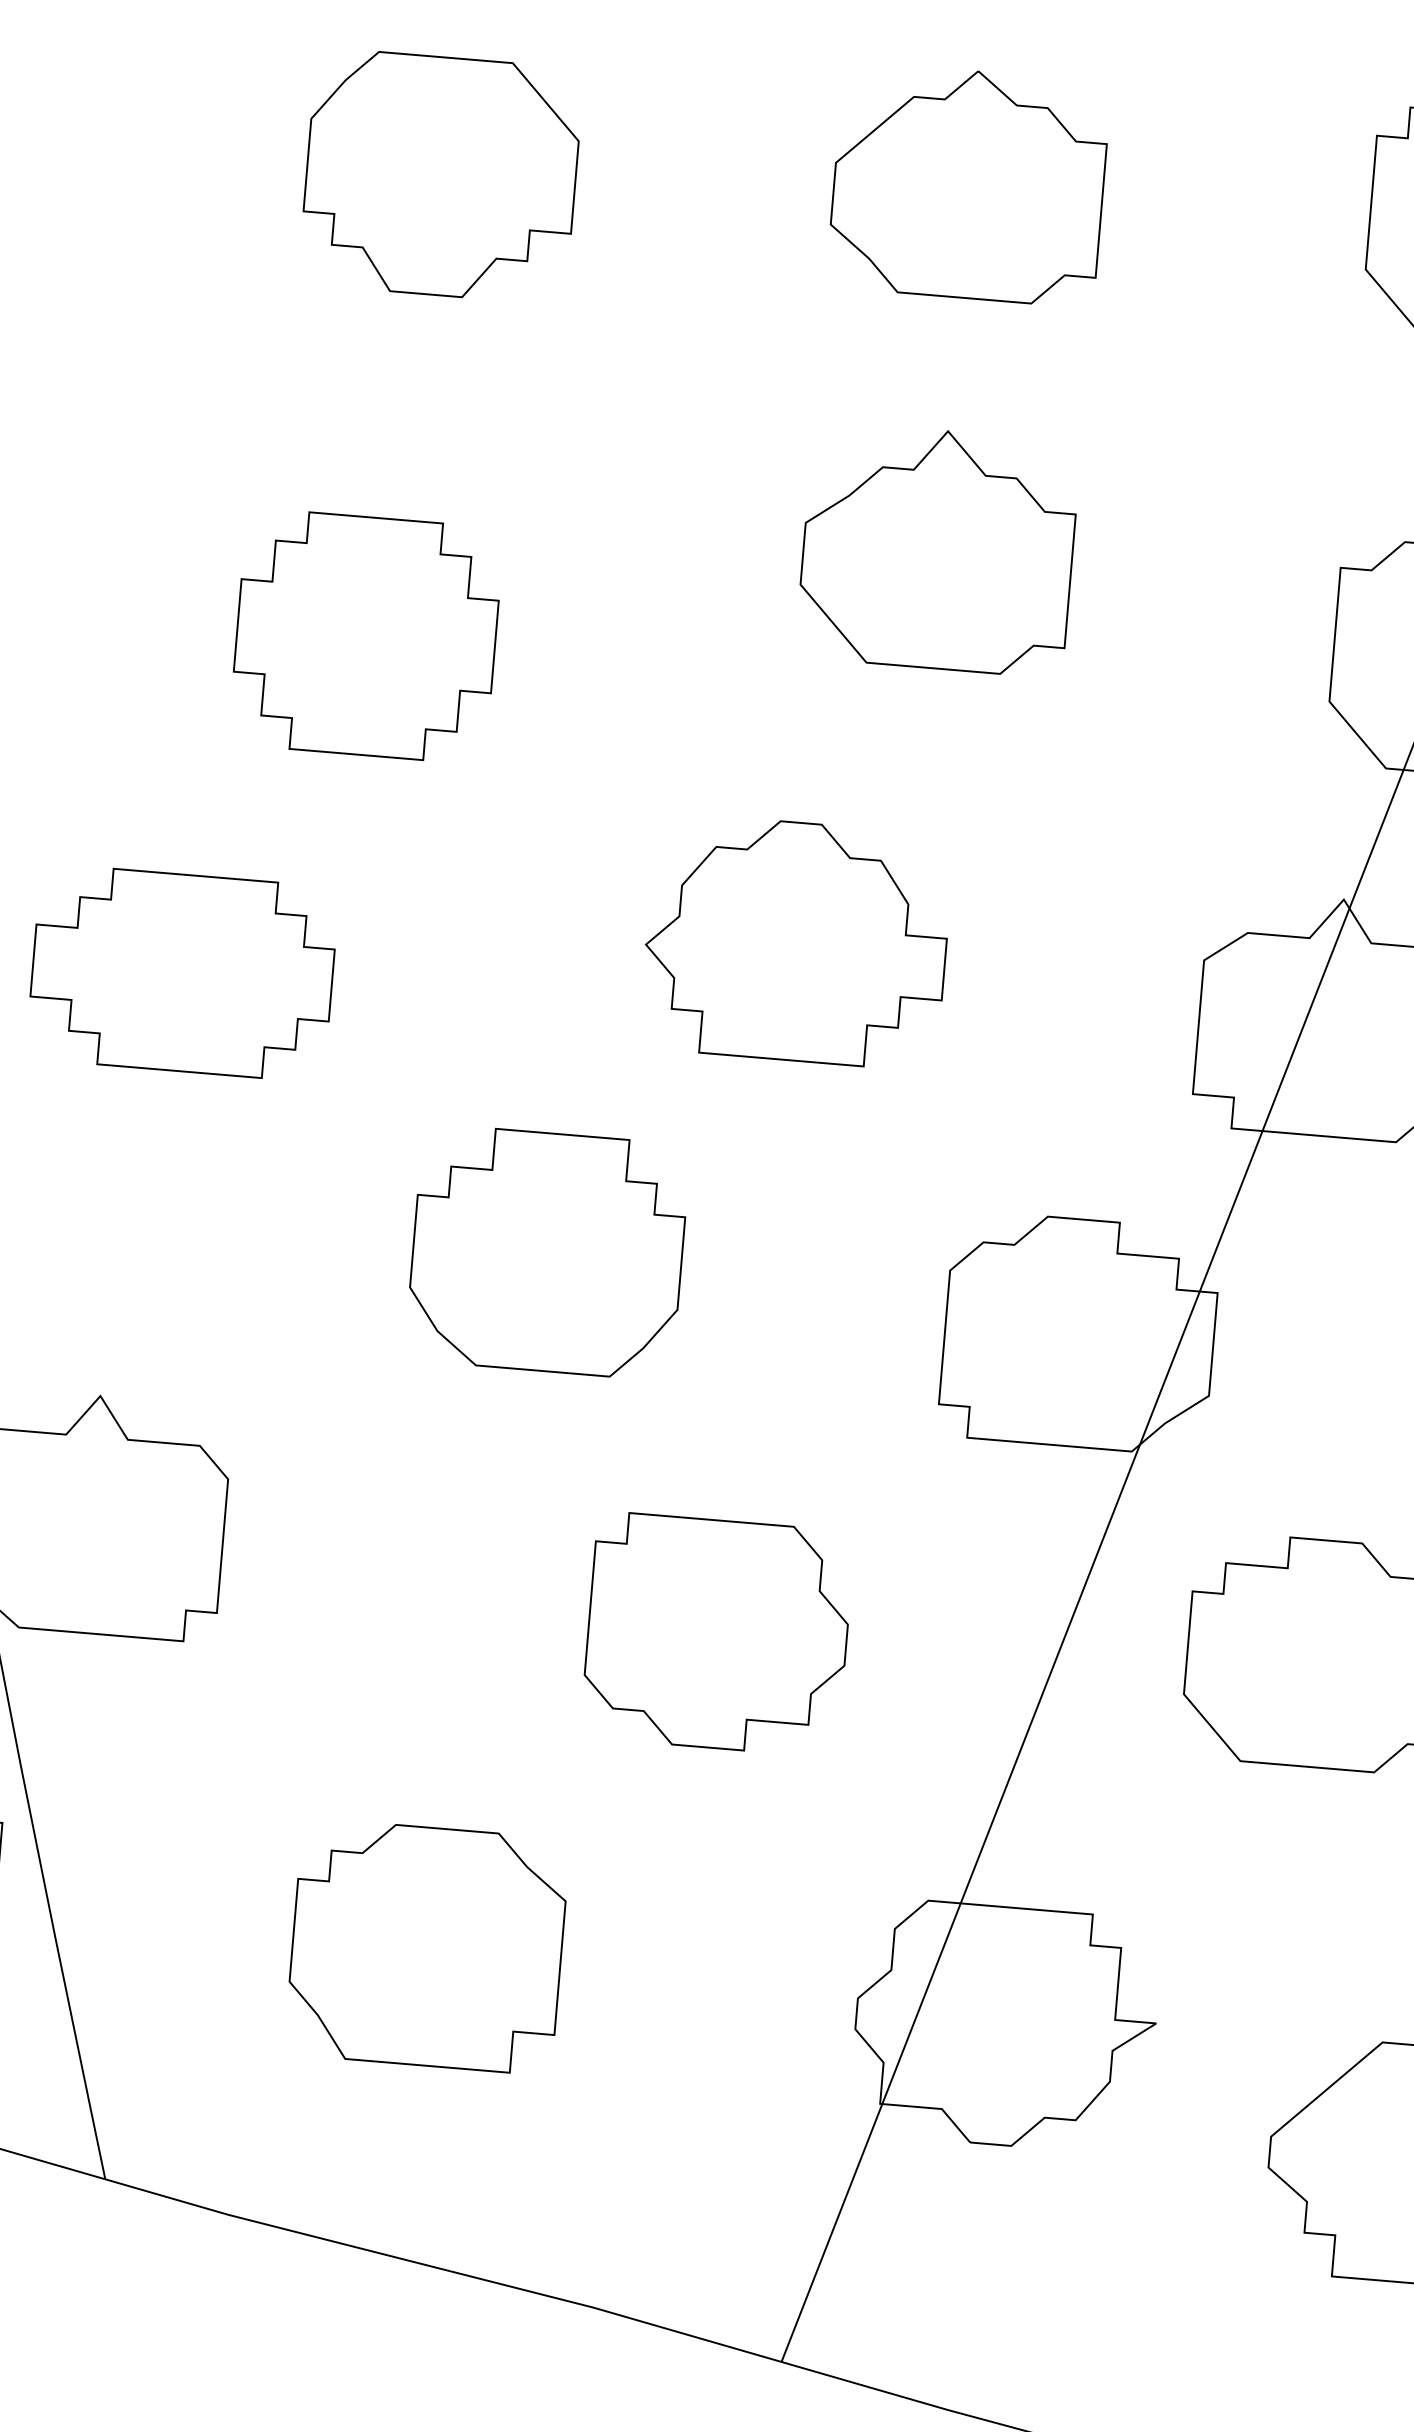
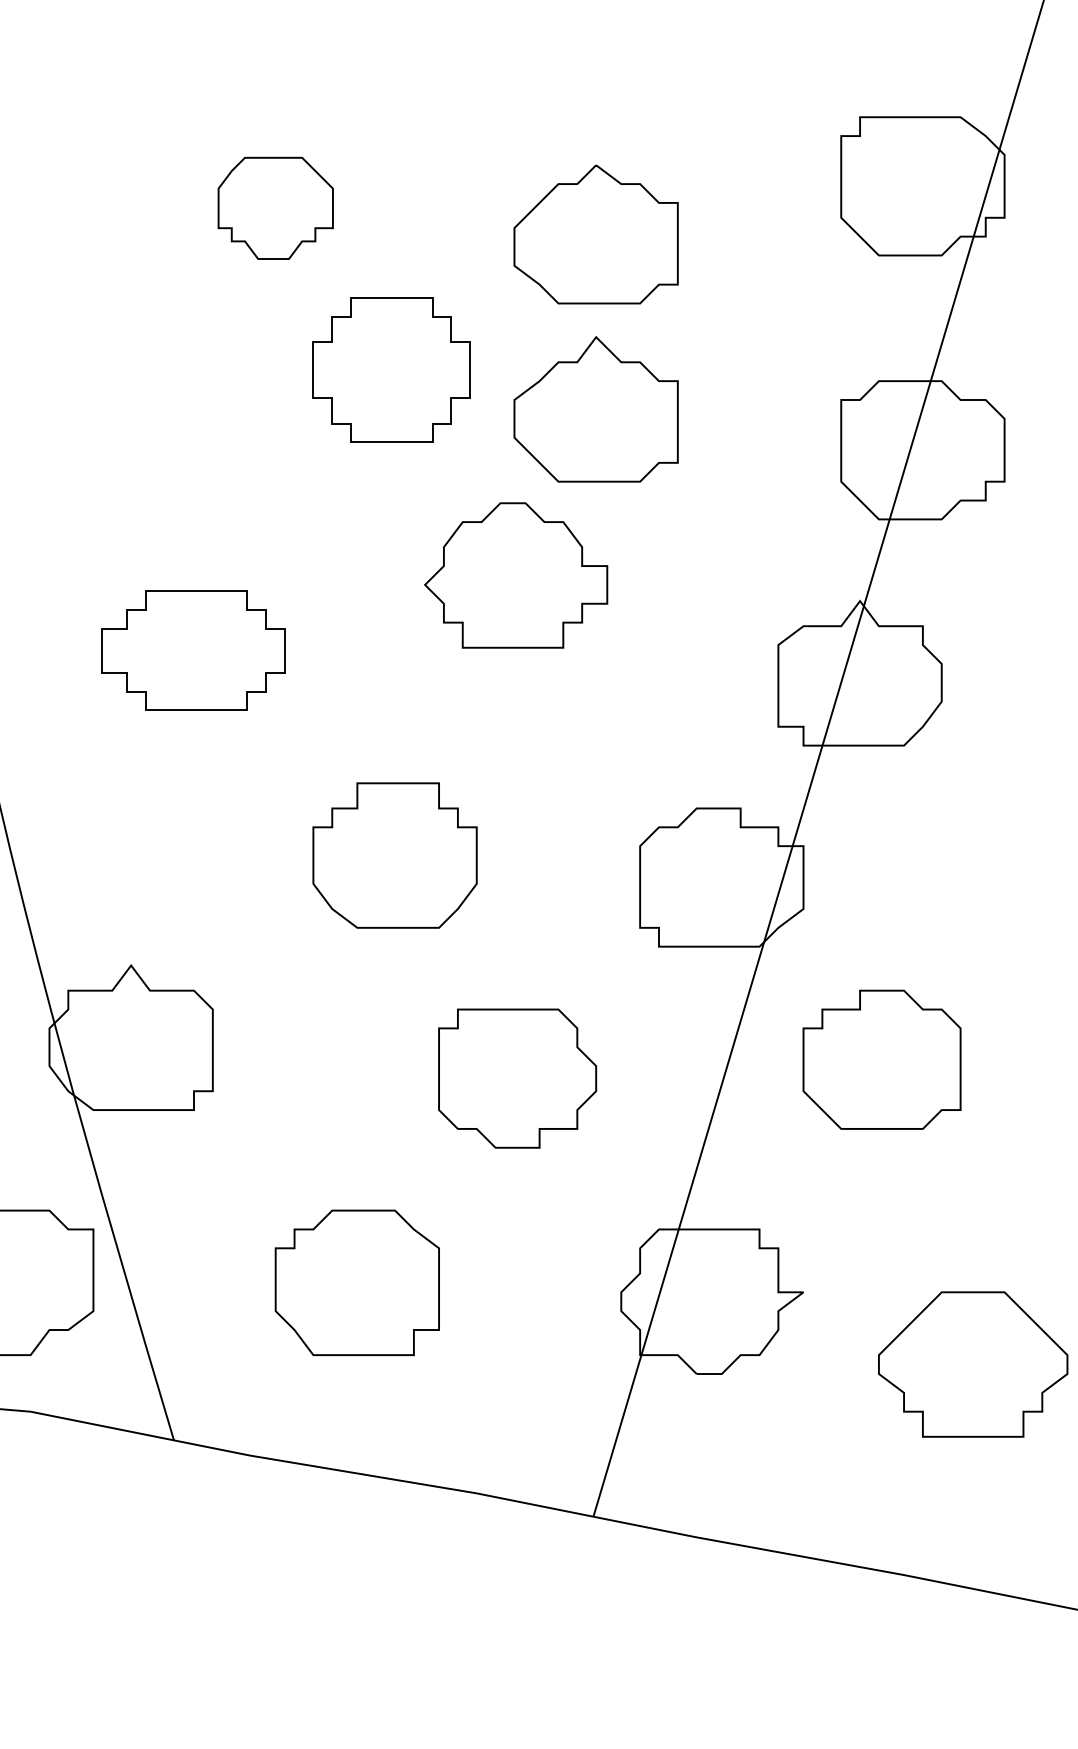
part: (440, 176) -> (275, 208), size x0.7
part: (967, 184) -> (595, 234), moved
part: (366, 635) -> (391, 369), moved
part: (797, 941) -> (516, 575), moved
part: (182, 972) -> (193, 650), moved

